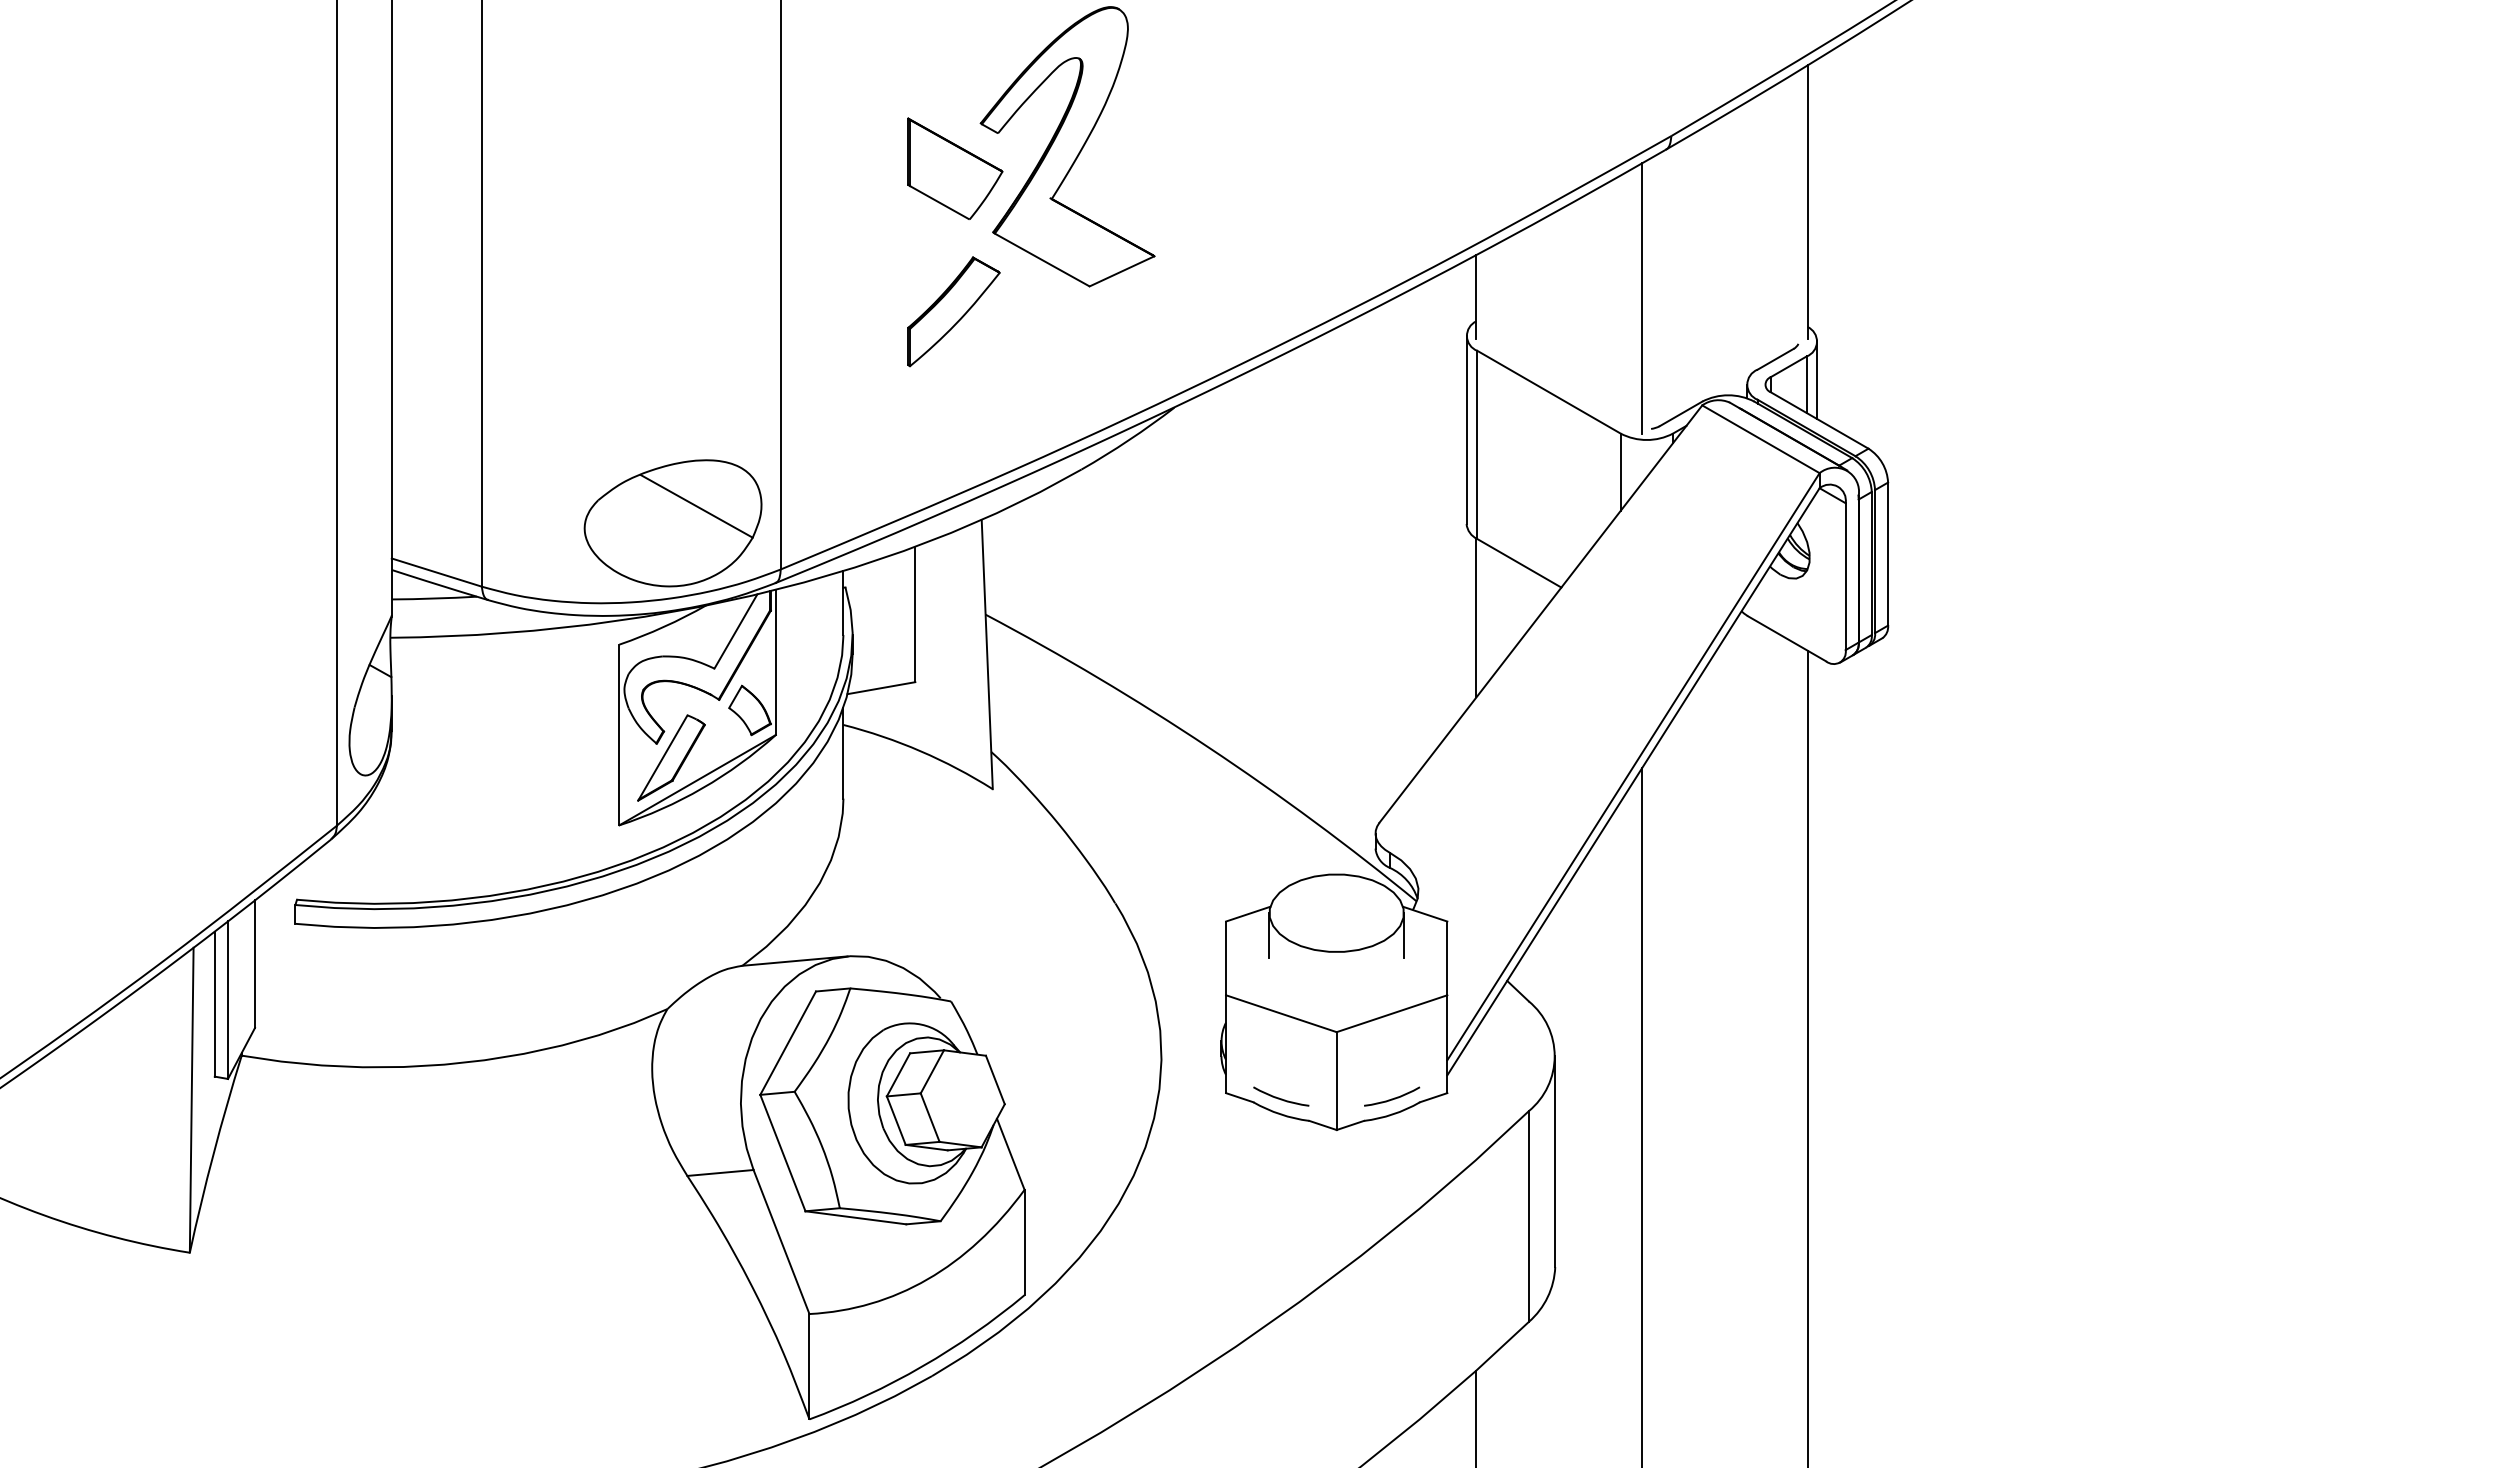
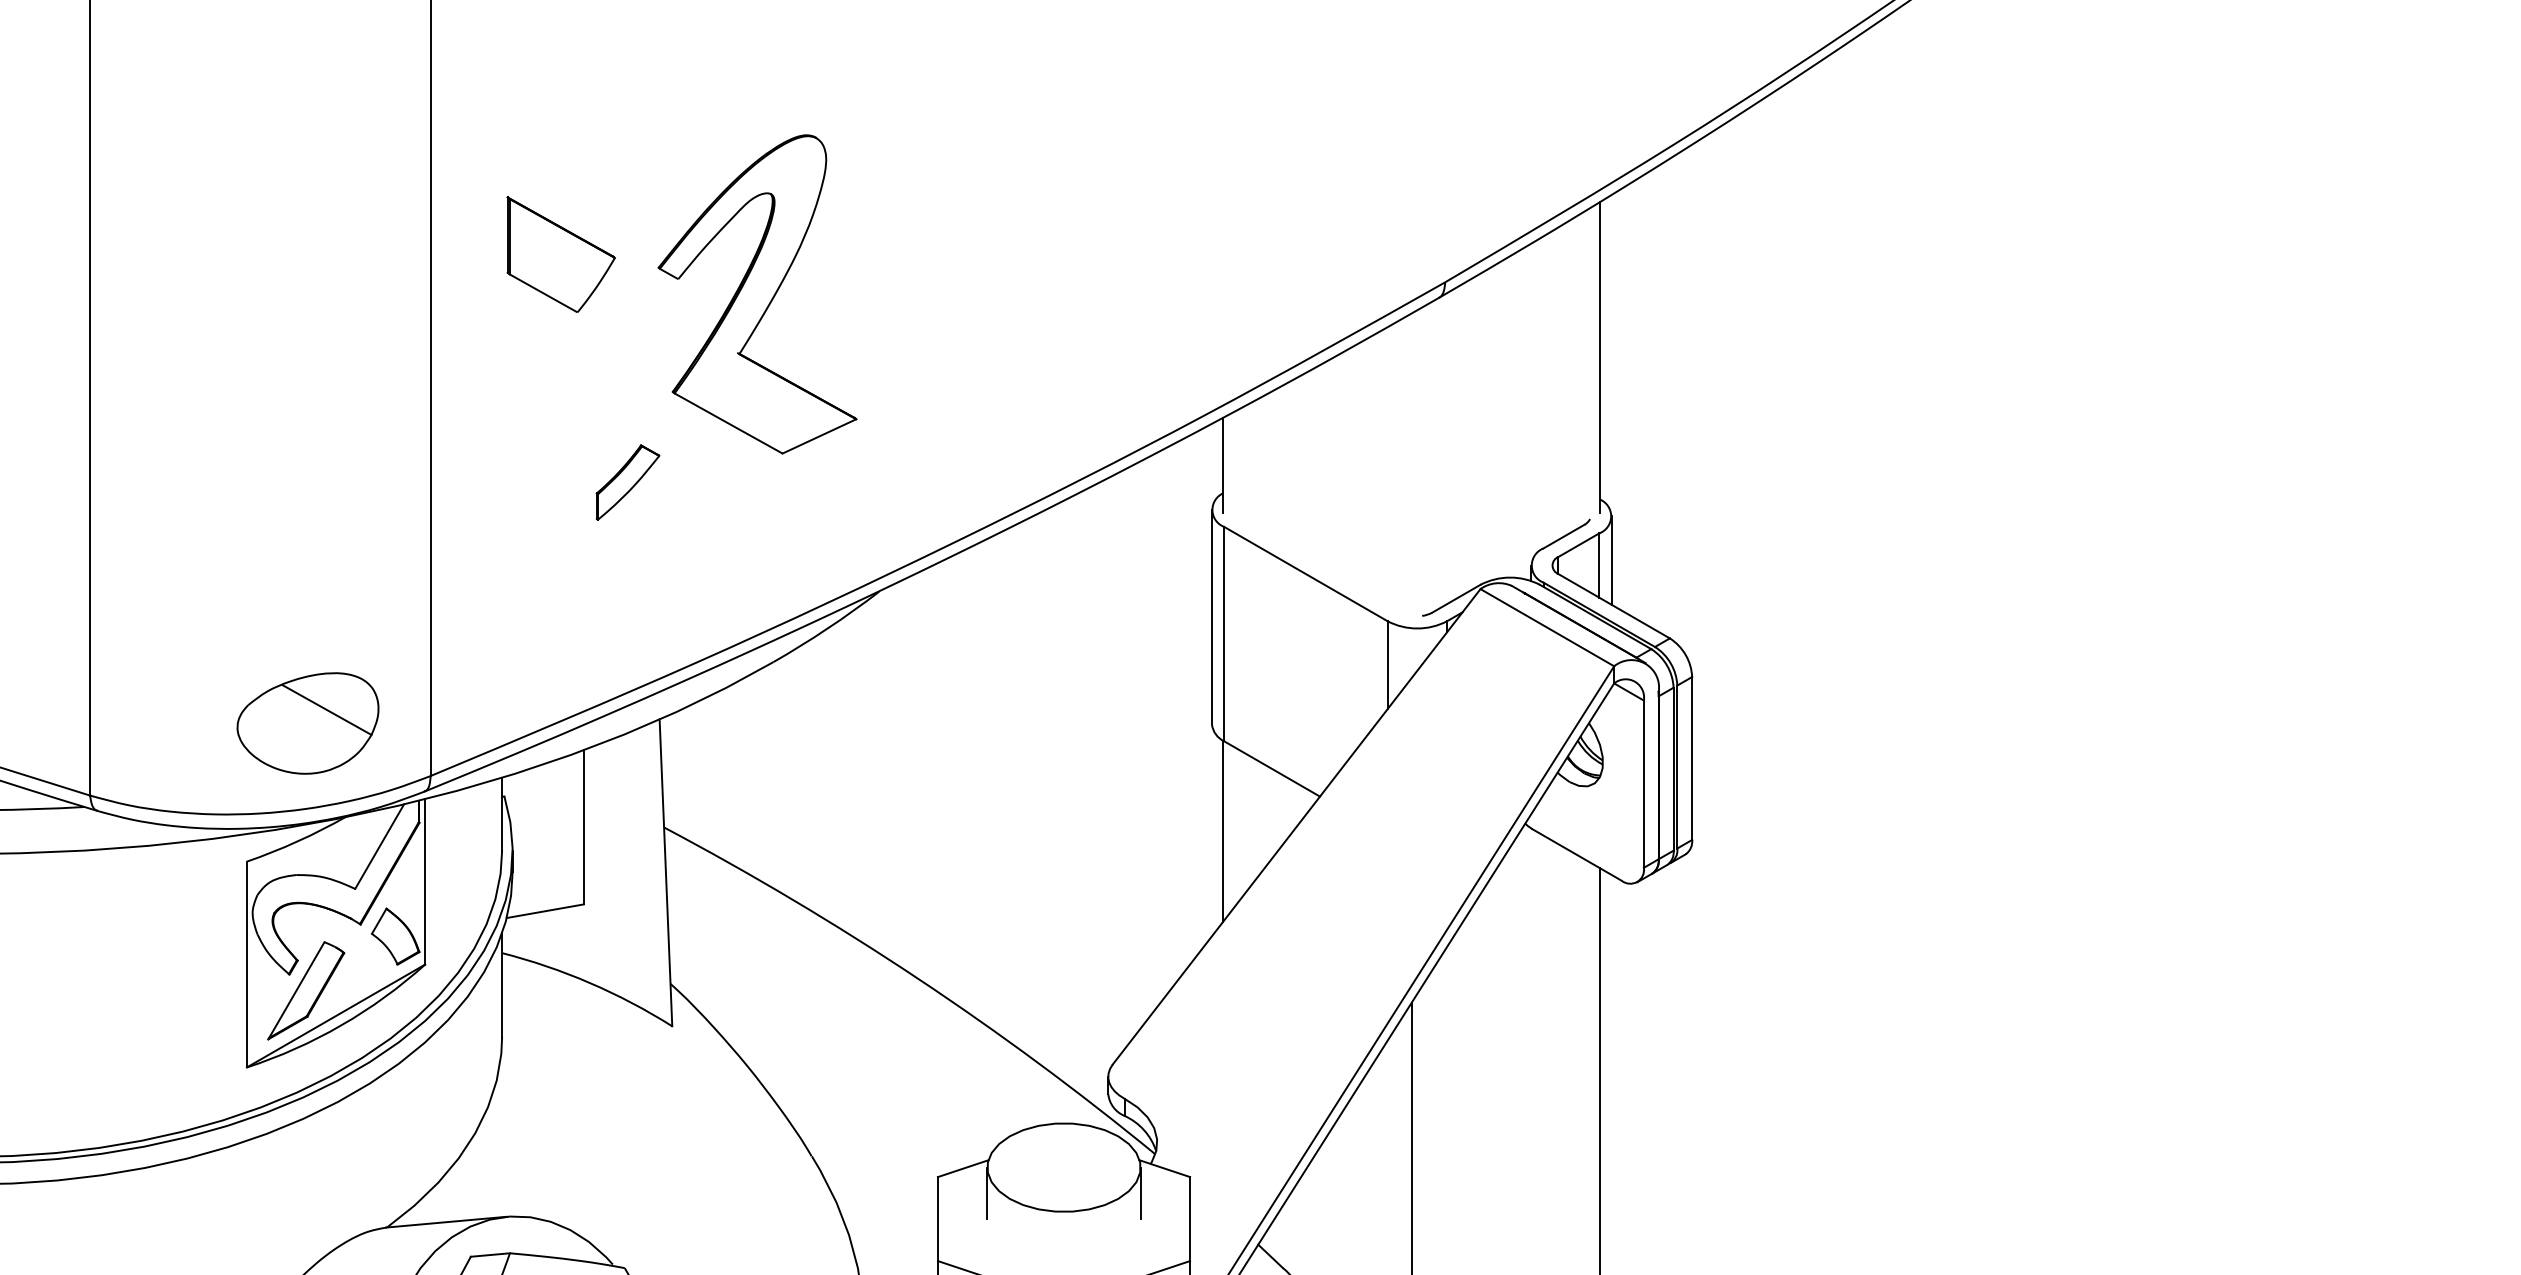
part: (955, 168) -> (561, 254), moved
line: (1641, 298) -> (1411, 467), removed
part: (953, 311) -> (627, 482), size x0.6
part: (672, 523) -> (307, 723), size x0.7

